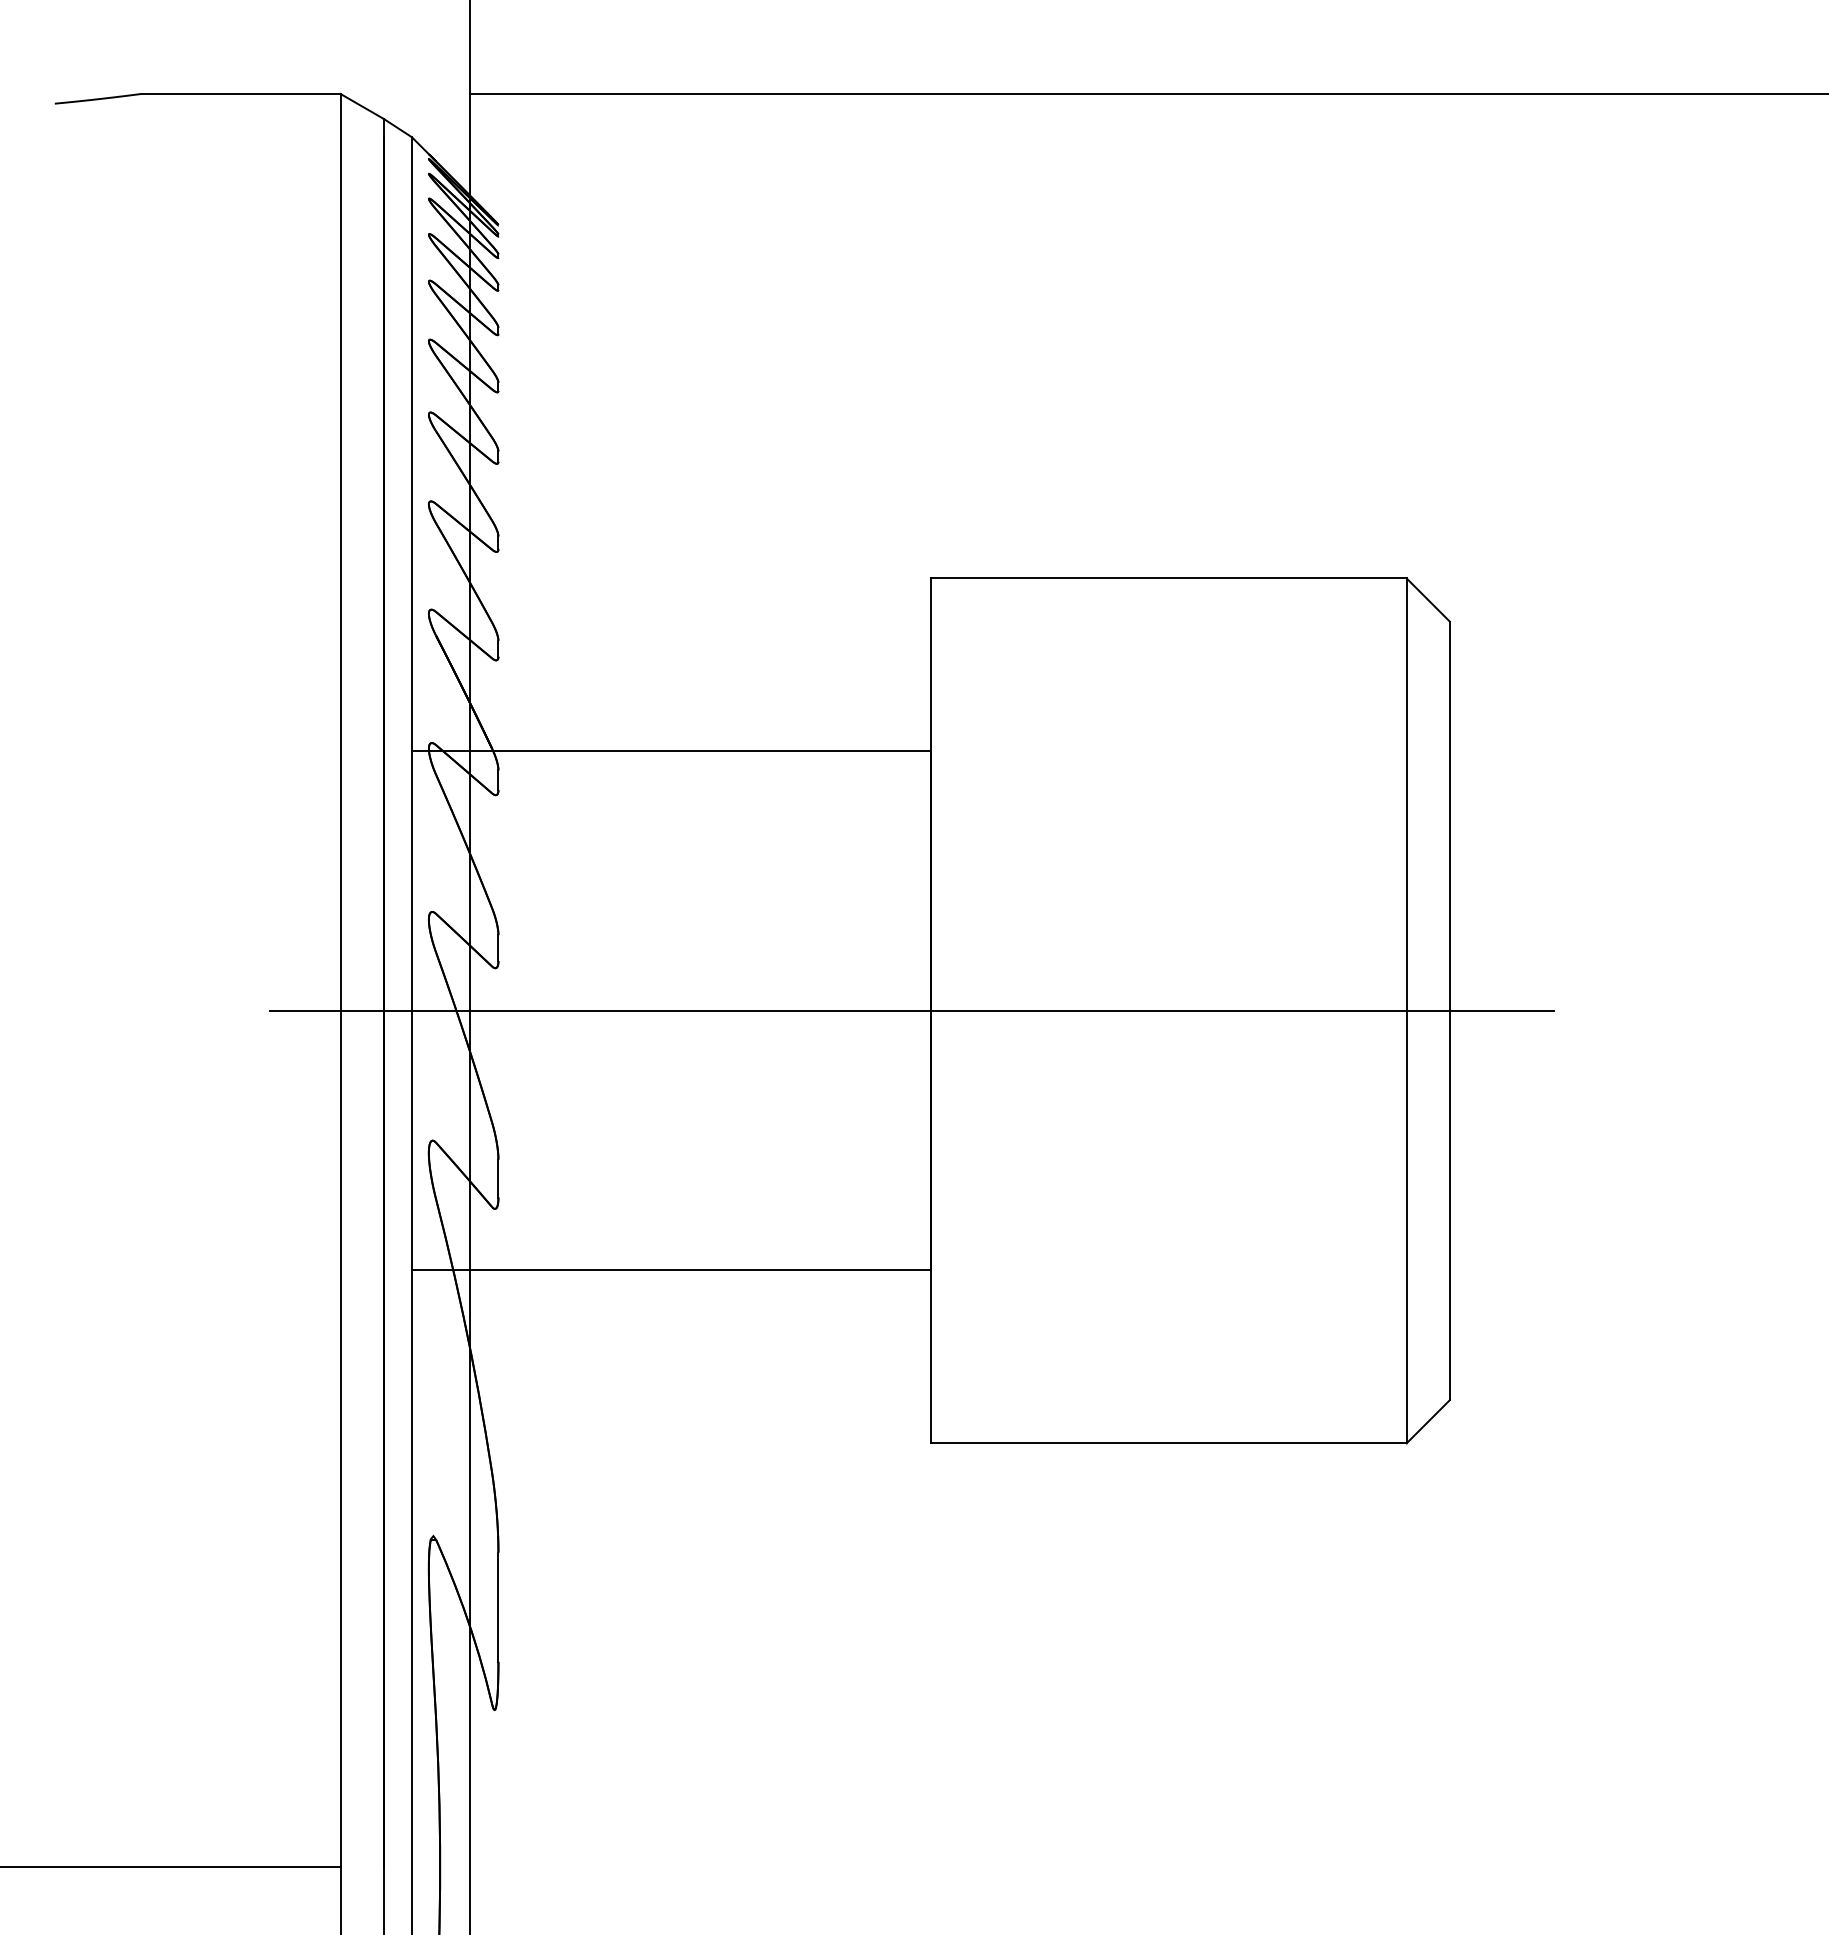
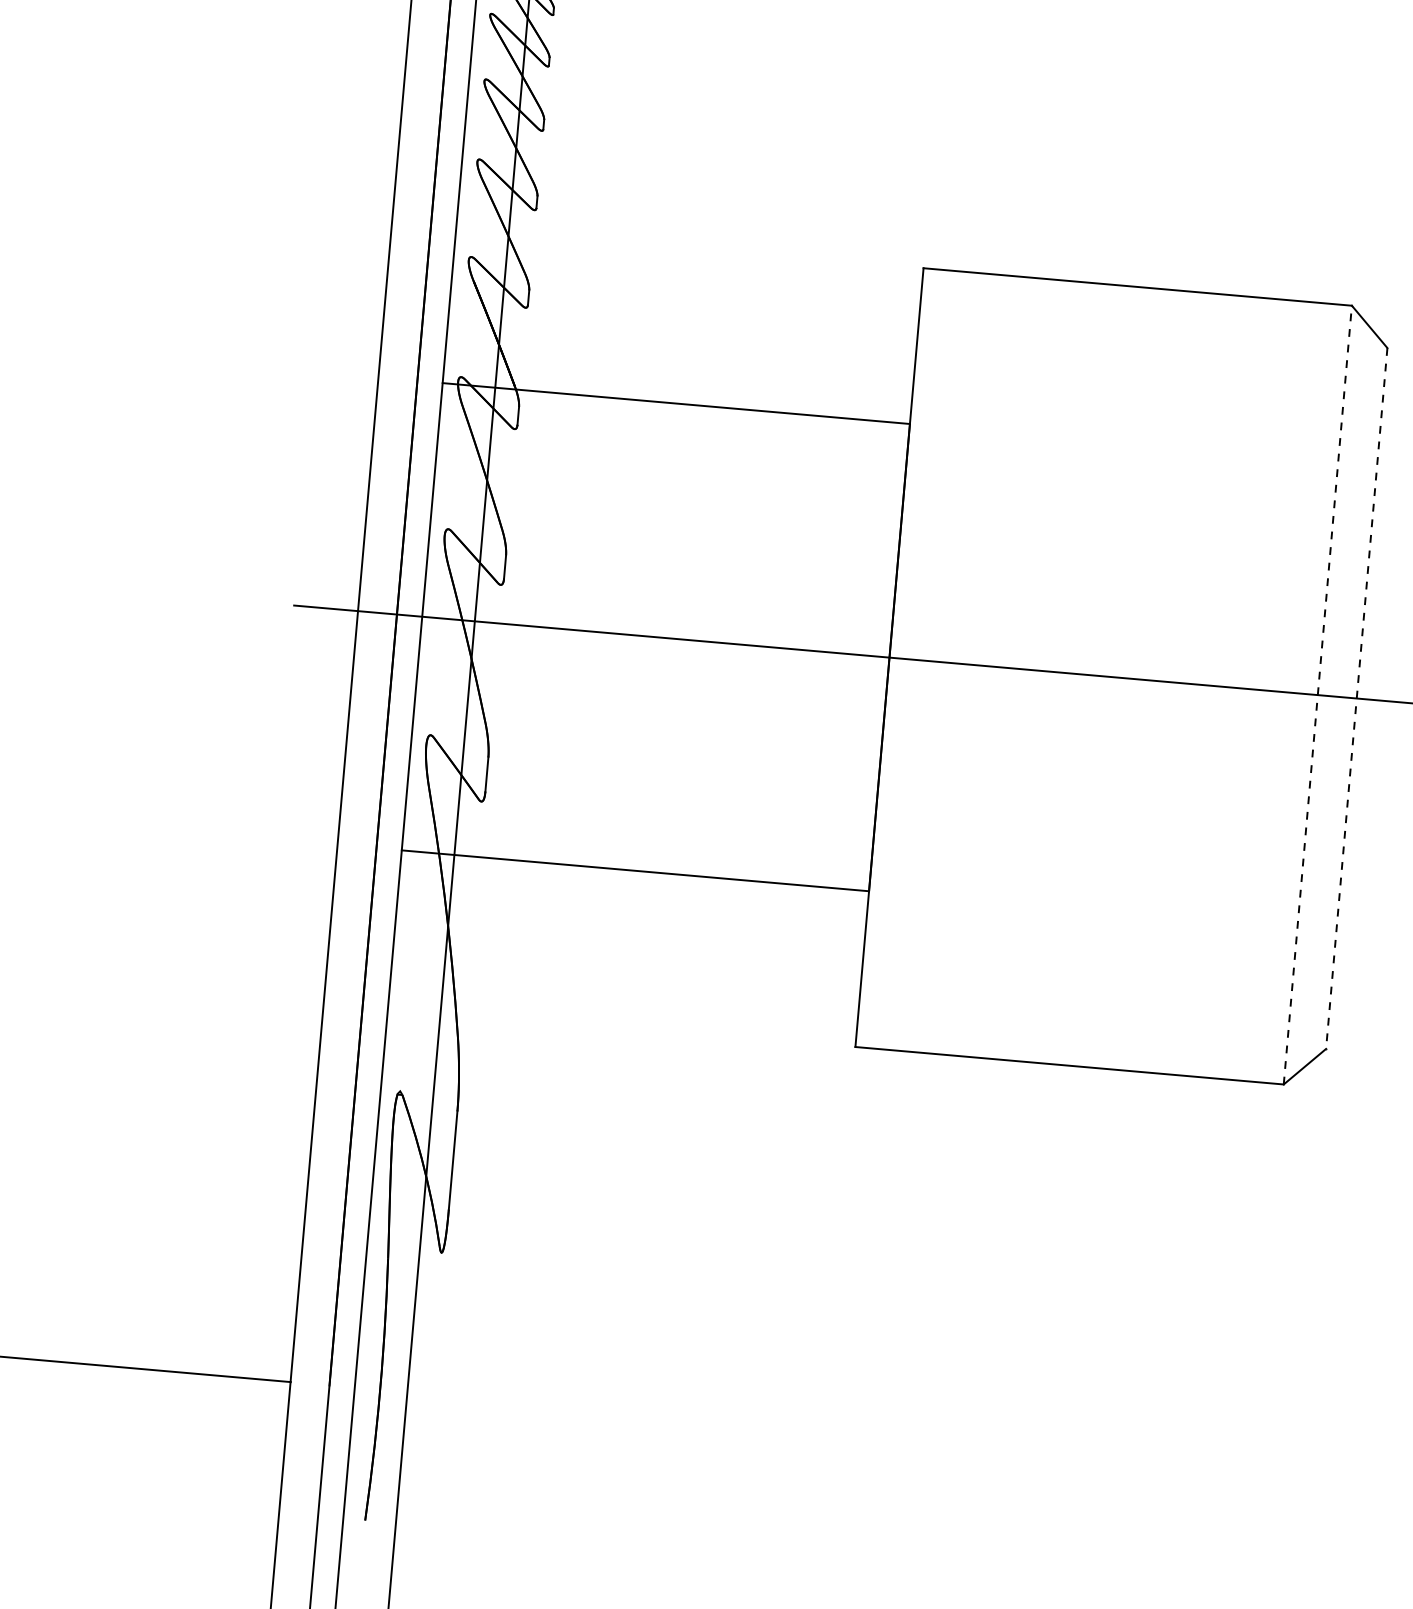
line: (1406, 1010) -> (1317, 694), solid -> dashed
line: (1449, 1011) -> (1356, 699), solid -> dashed

